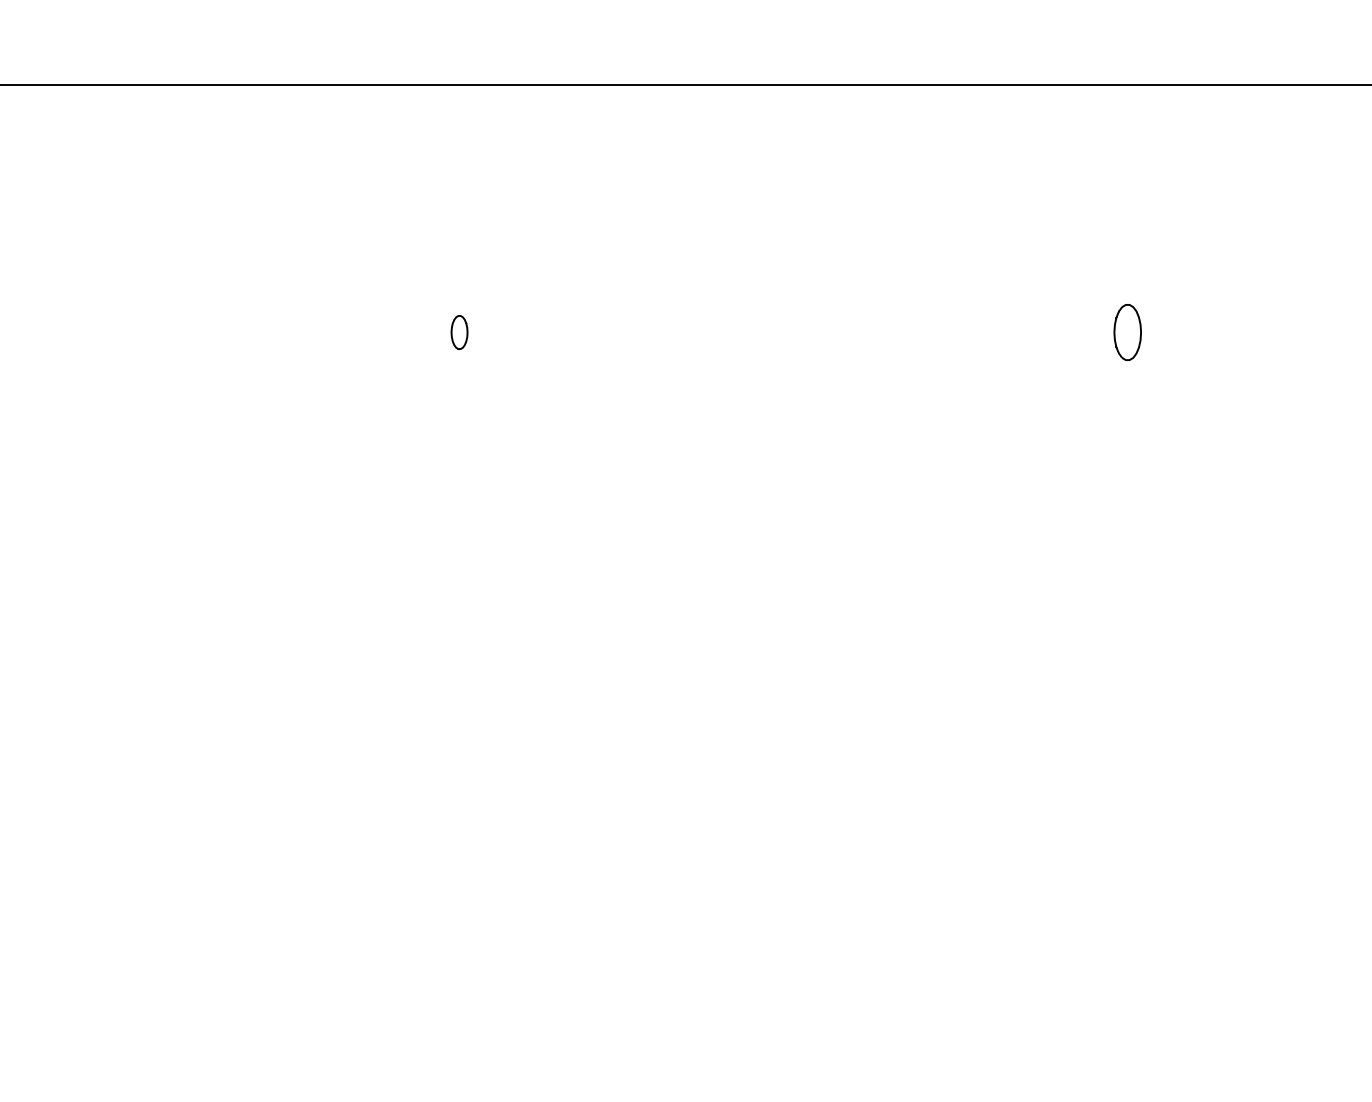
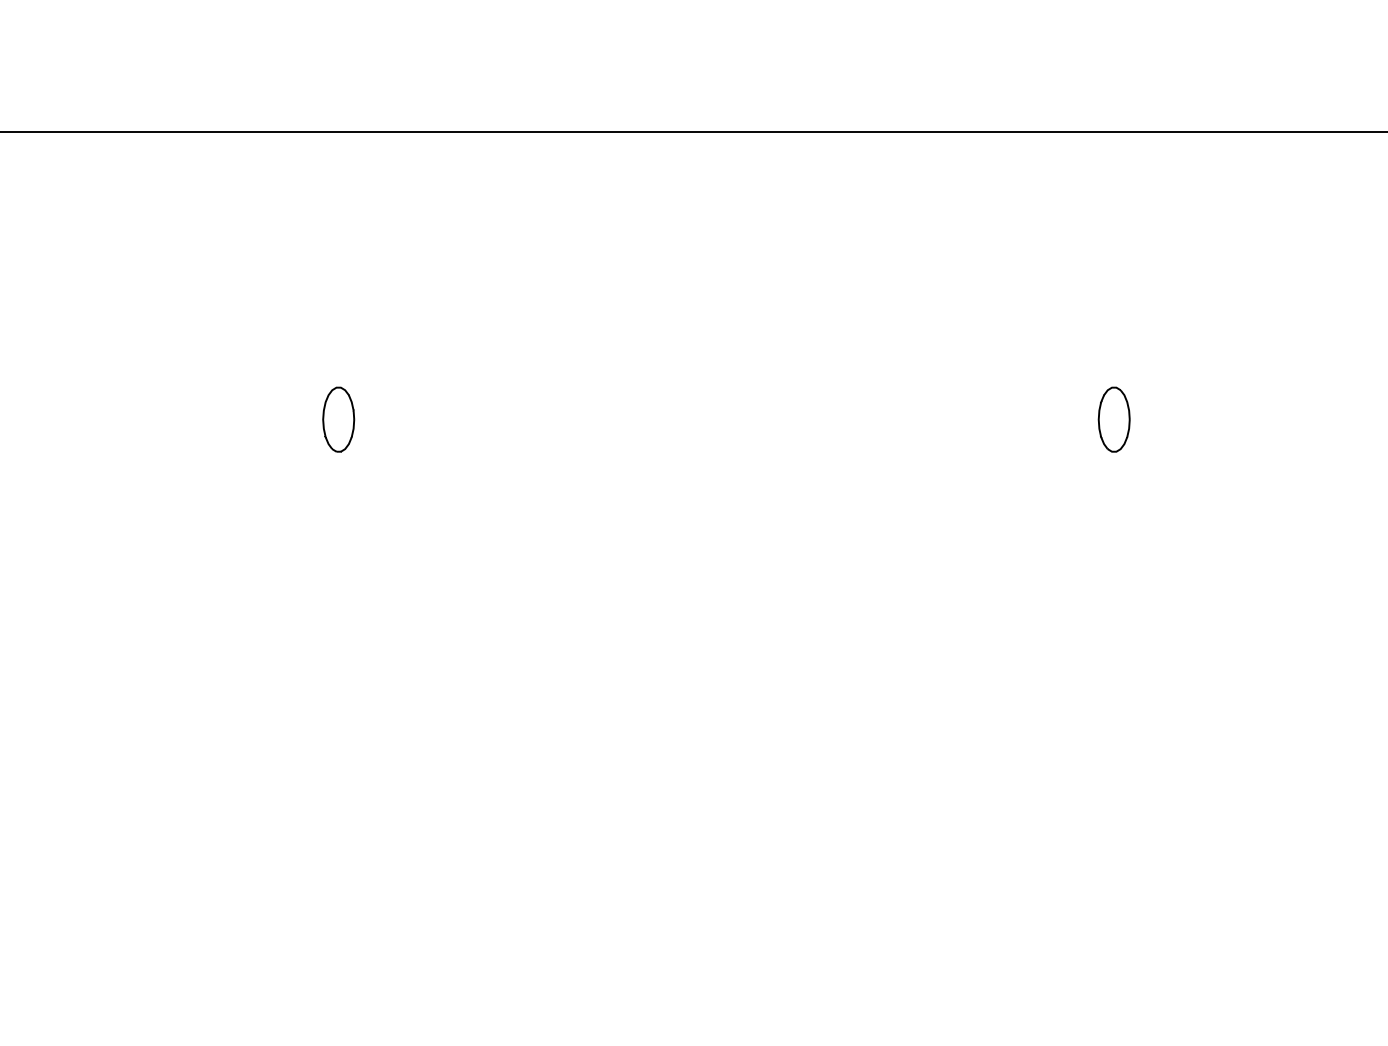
part: (459, 332) -> (338, 419), size x1.67

